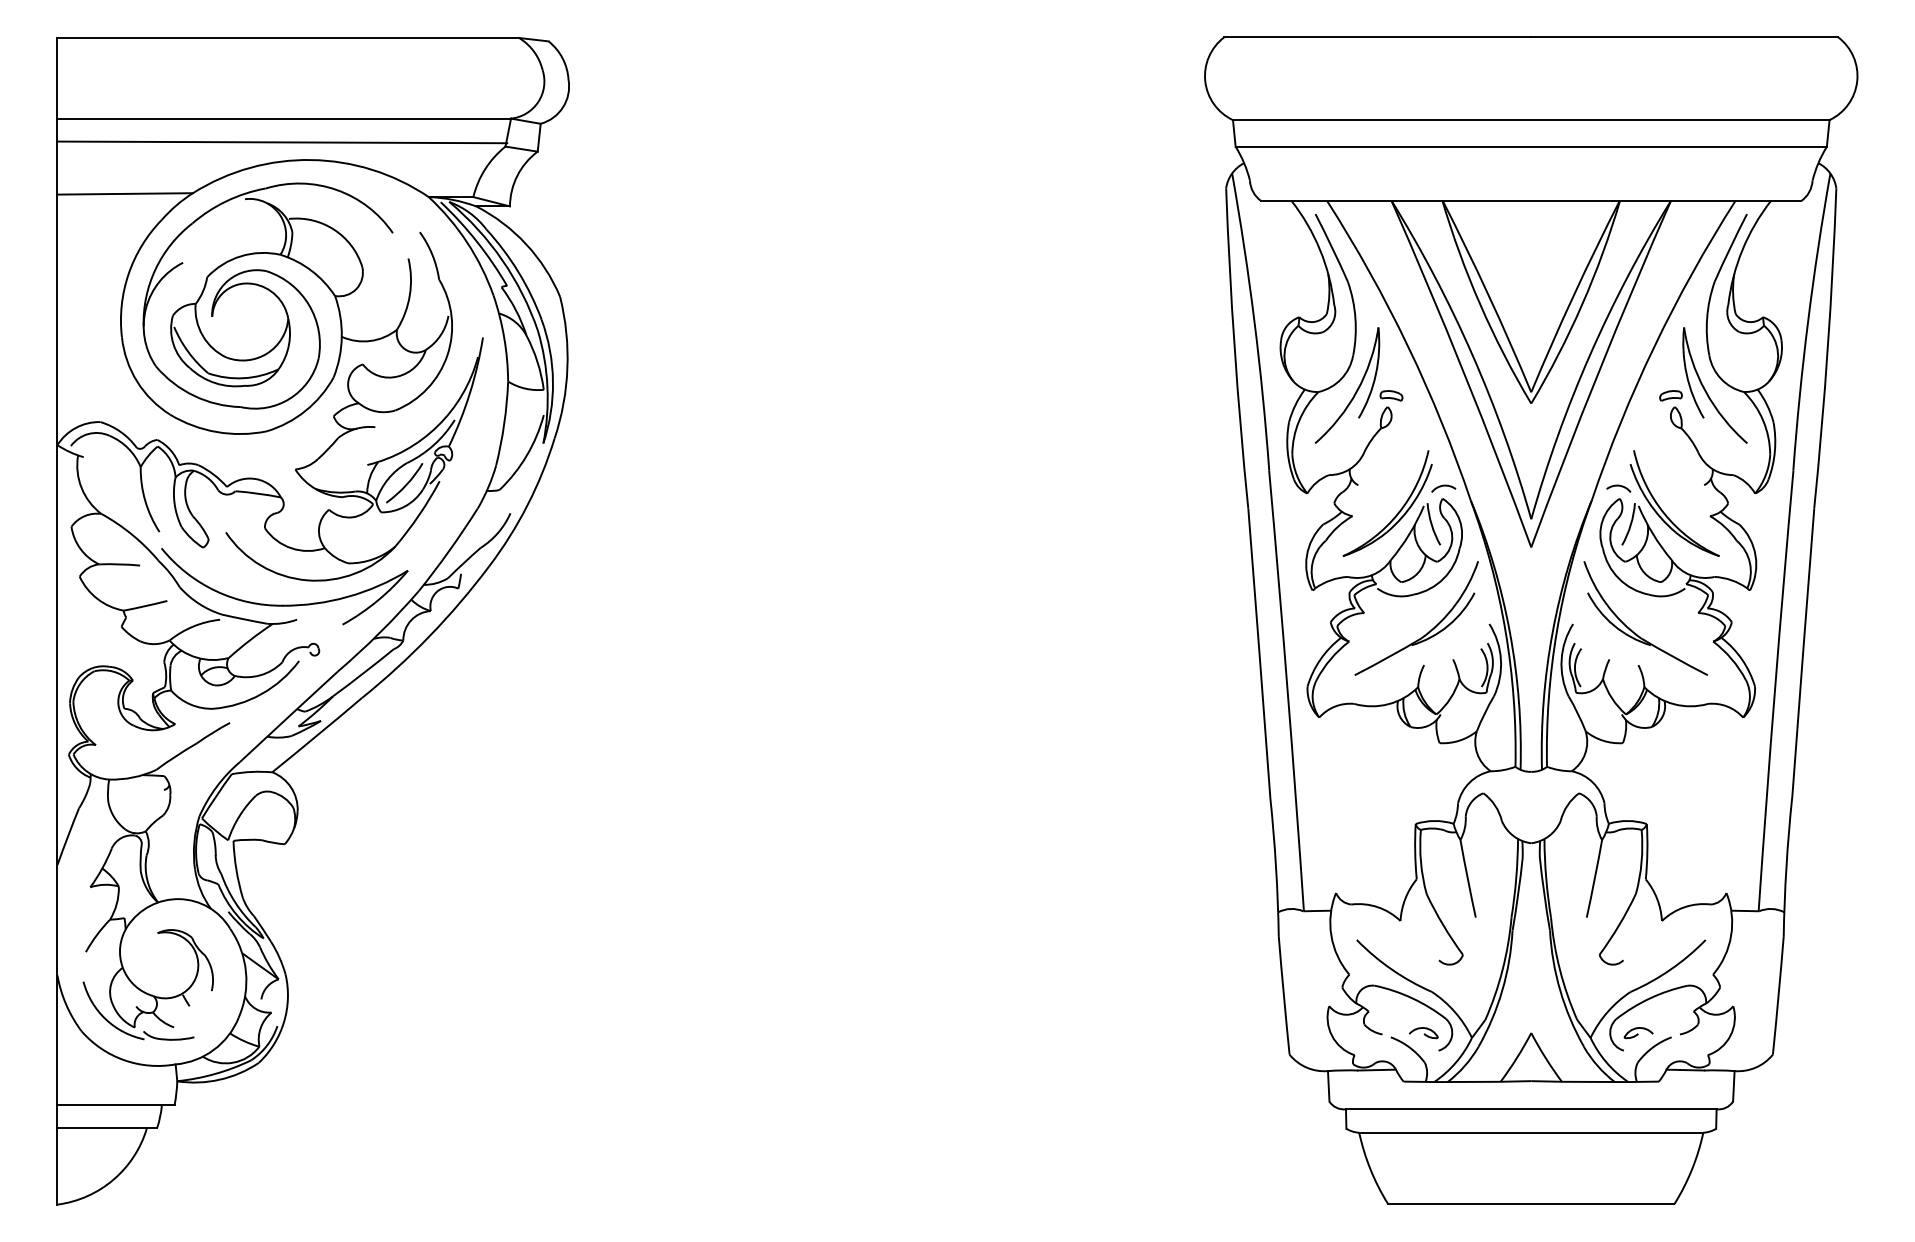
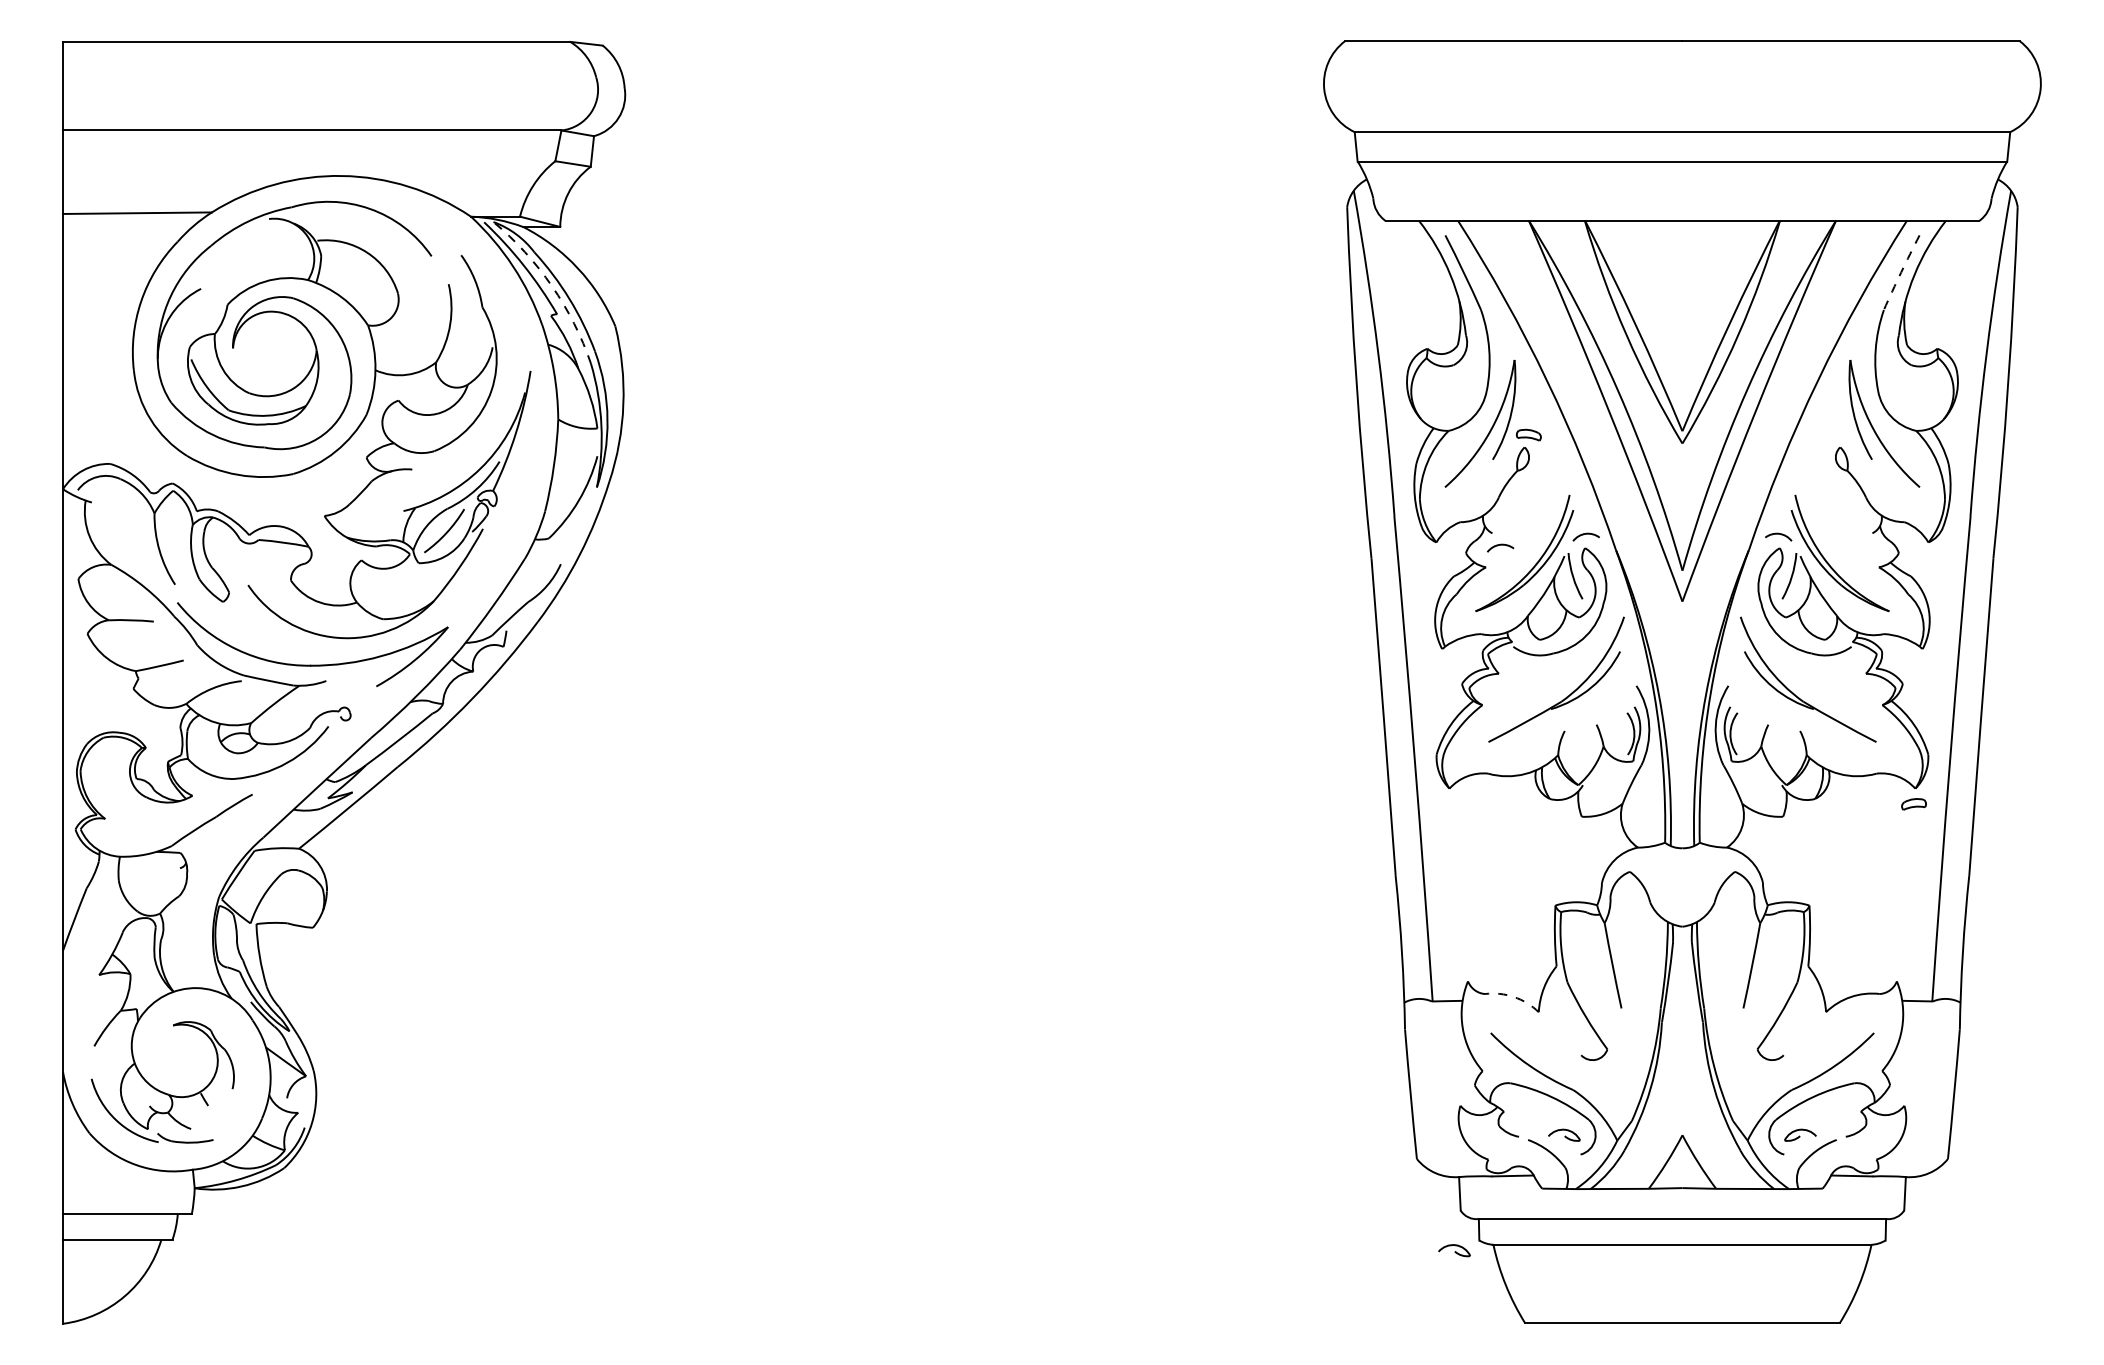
line: (282, 142) -> (310, 156), removed
arc: (1730, 247) -> (1901, 272), solid -> dashed
arc: (502, 260) -> (552, 286), solid -> dashed
part: (1670, 395) -> (1913, 803), moved
arc: (1365, 496) -> (1500, 545), added
arc: (1377, 907) -> (1513, 997), solid -> dashed
part: (1323, 1138) -> (1454, 1251), added

